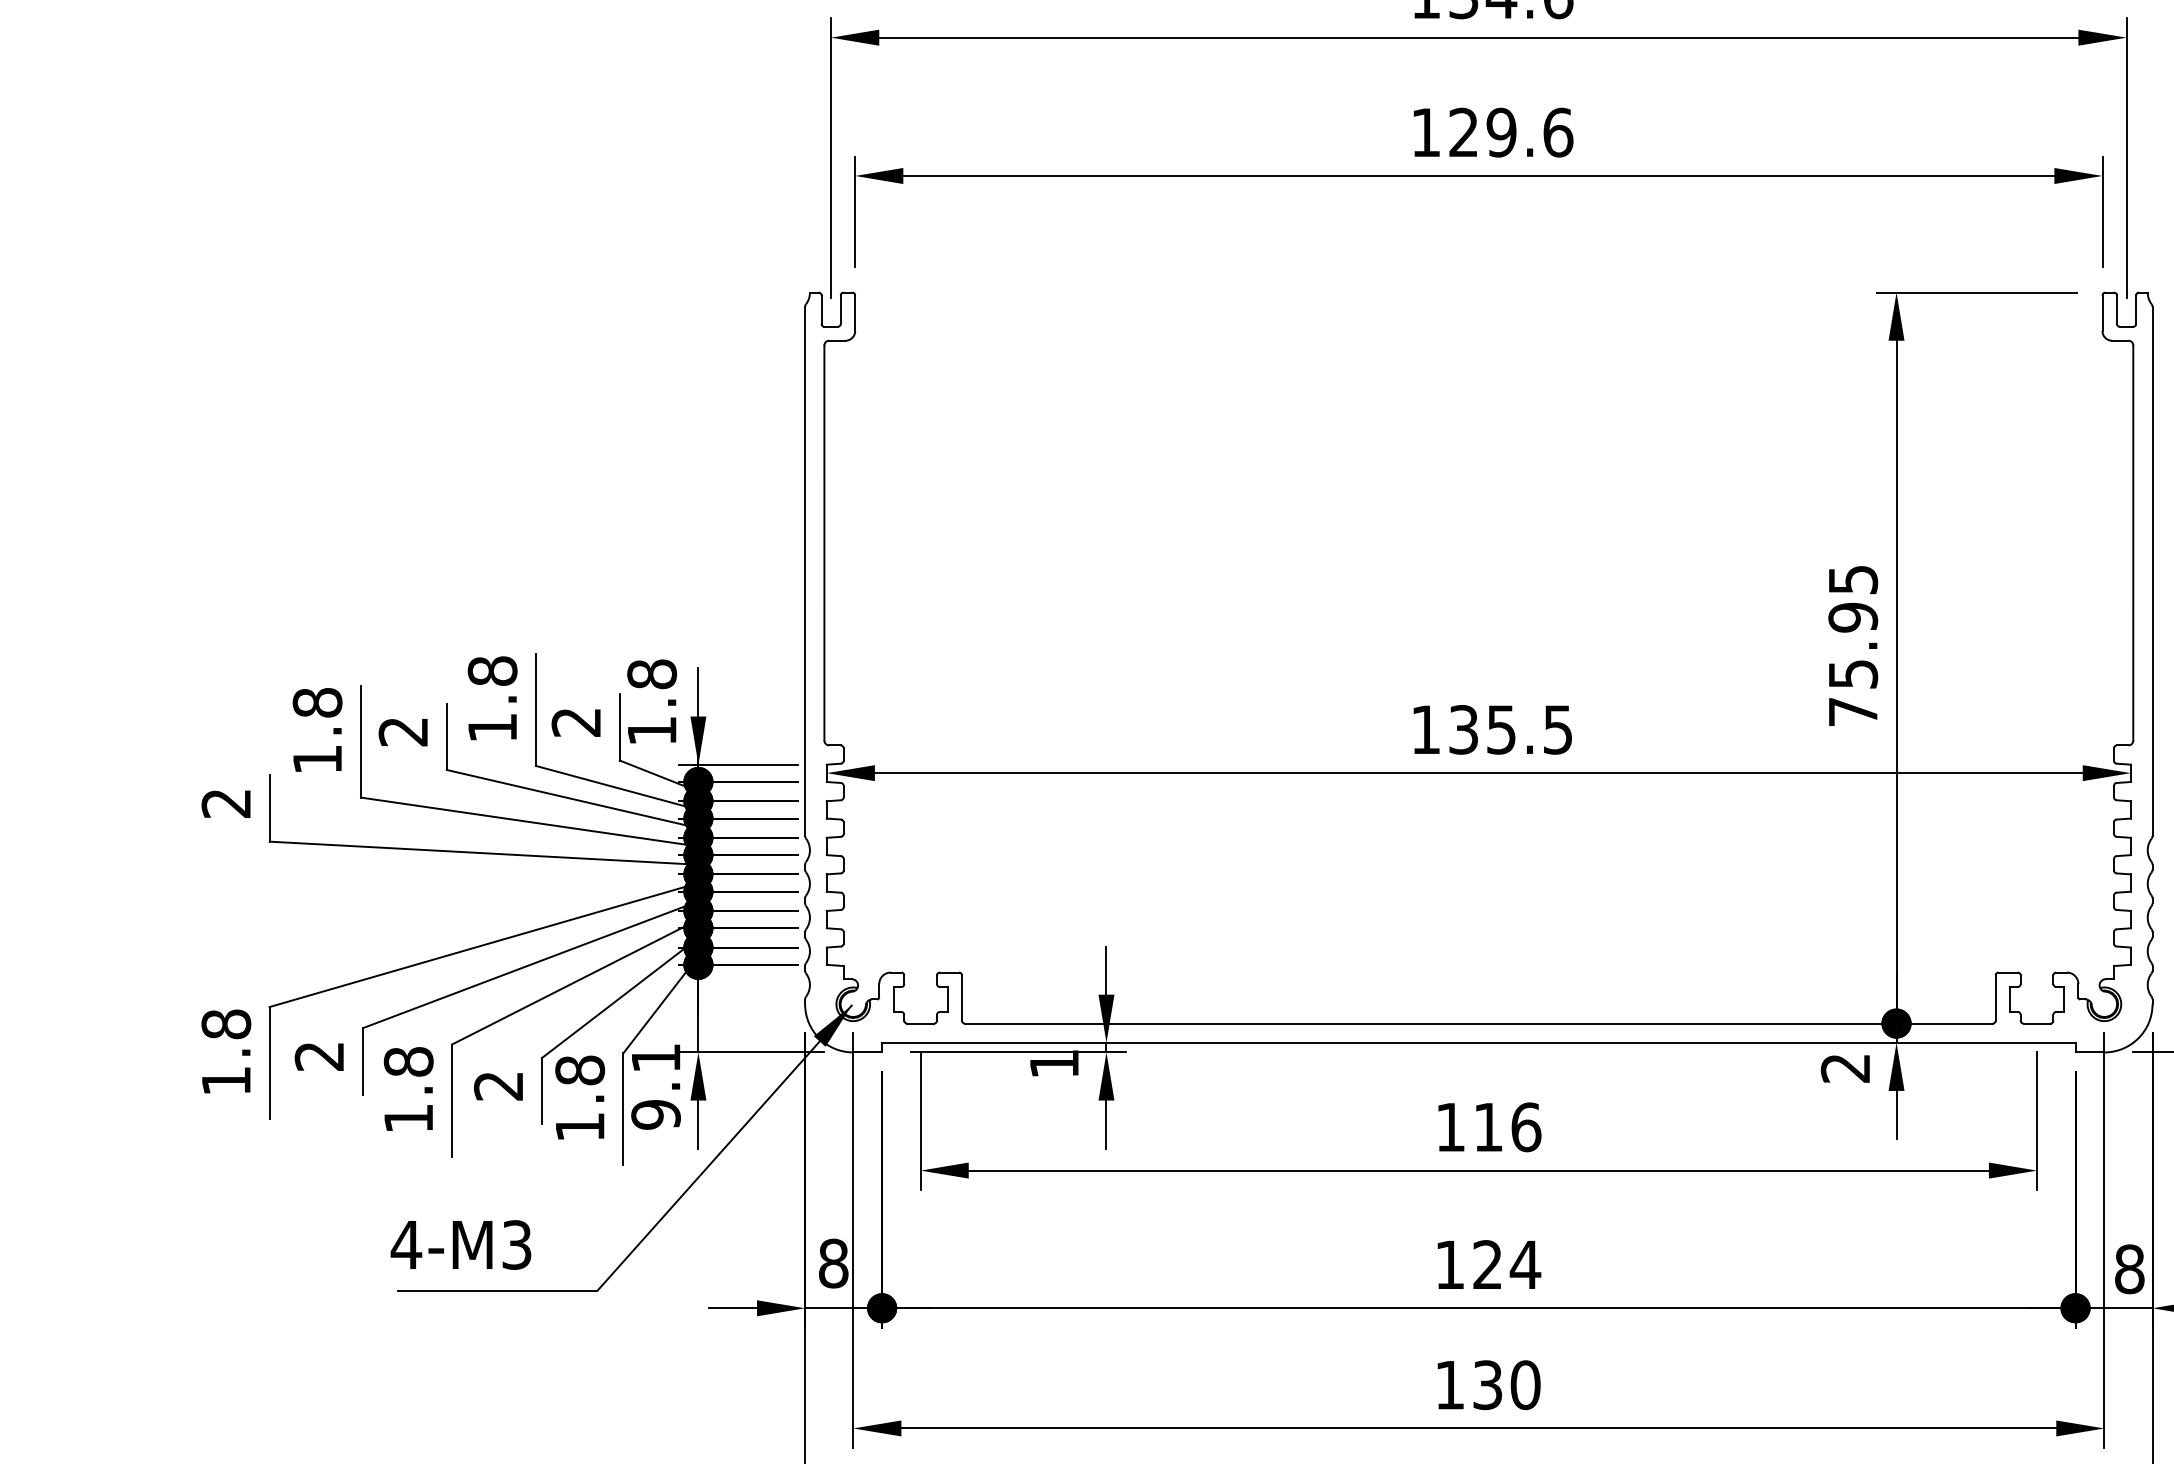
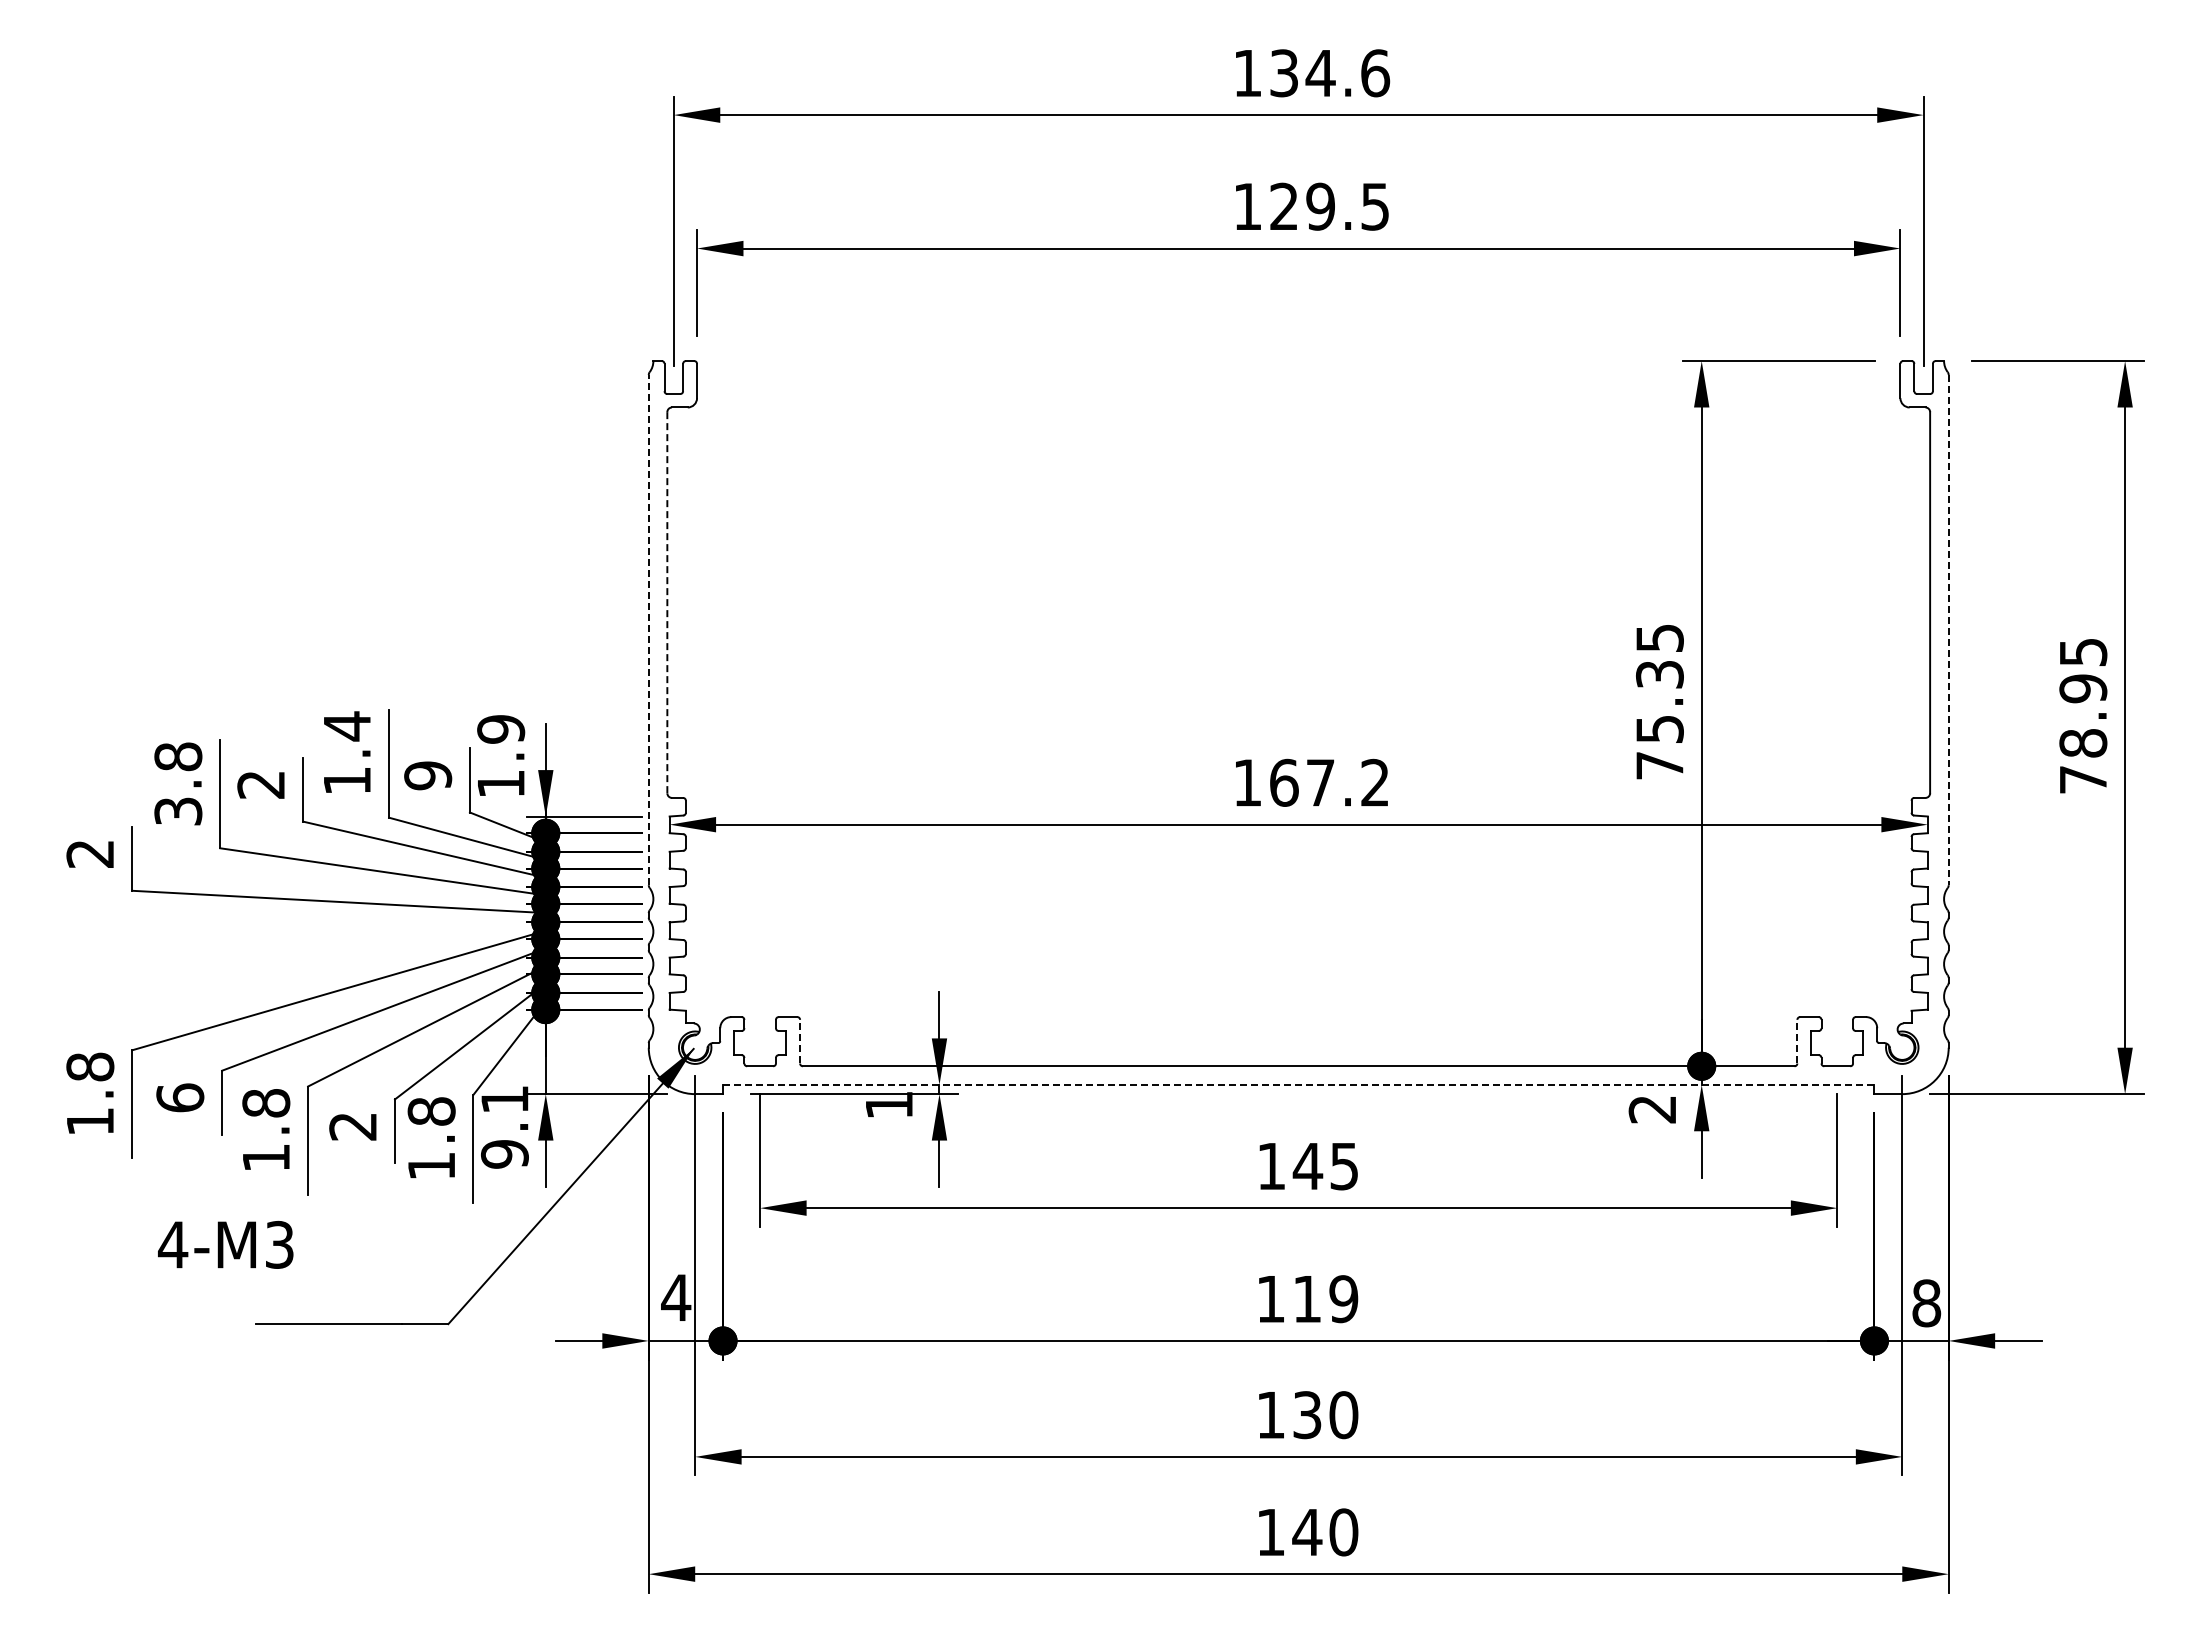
text: (1558, 132) -> (1375, 206), 129.6 -> 129.5
line: (824, 542) -> (667, 602), solid -> dashed
line: (804, 570) -> (648, 629), solid -> dashed
line: (2152, 571) -> (1948, 630), solid -> dashed
text: (1852, 617) -> (1659, 674), 75.95 -> 75.35
text: (492, 671) -> (347, 726), 1.8 -> 1.4
text: (652, 674) -> (501, 729), 1.8 -> 1.9
text: (576, 722) -> (428, 775), 2 -> 9
text: (1510, 729) -> (1329, 782), 135.5 -> 167.2
text: (317, 759) -> (178, 811), 1.8 -> 3.8
line: (962, 997) -> (800, 1041), solid -> dashed
line: (1995, 997) -> (1797, 1041), solid -> dashed
line: (1478, 1042) -> (1298, 1084), solid -> dashed
text: (319, 1055) -> (180, 1097), 2 -> 6
text: (1506, 1127) -> (1325, 1166), 116 -> 145
text: (460, 1244) -> (225, 1244), moved
text: (833, 1263) -> (676, 1297), 8 -> 4
text: (1506, 1265) -> (1325, 1299), 124 -> 119

